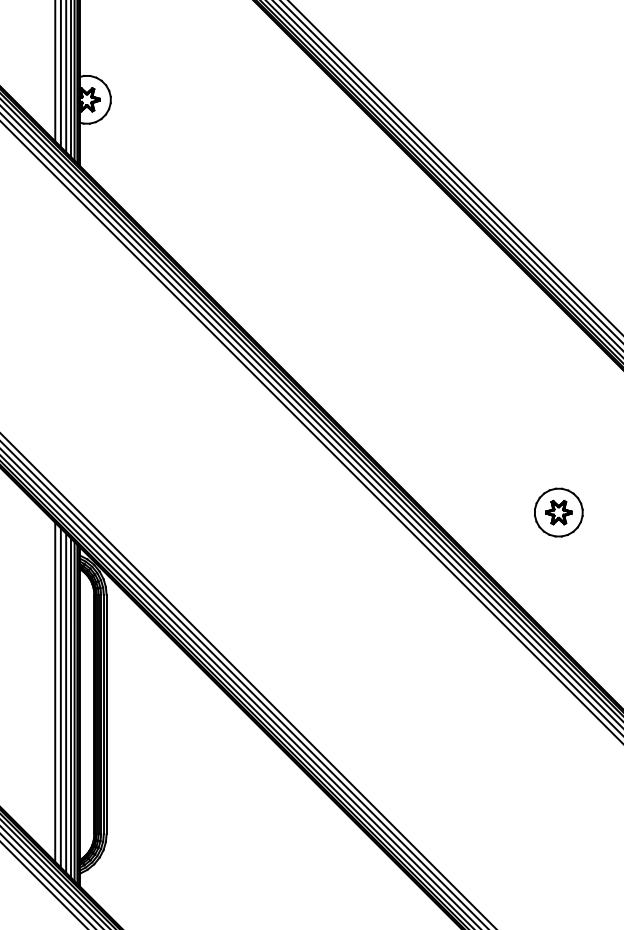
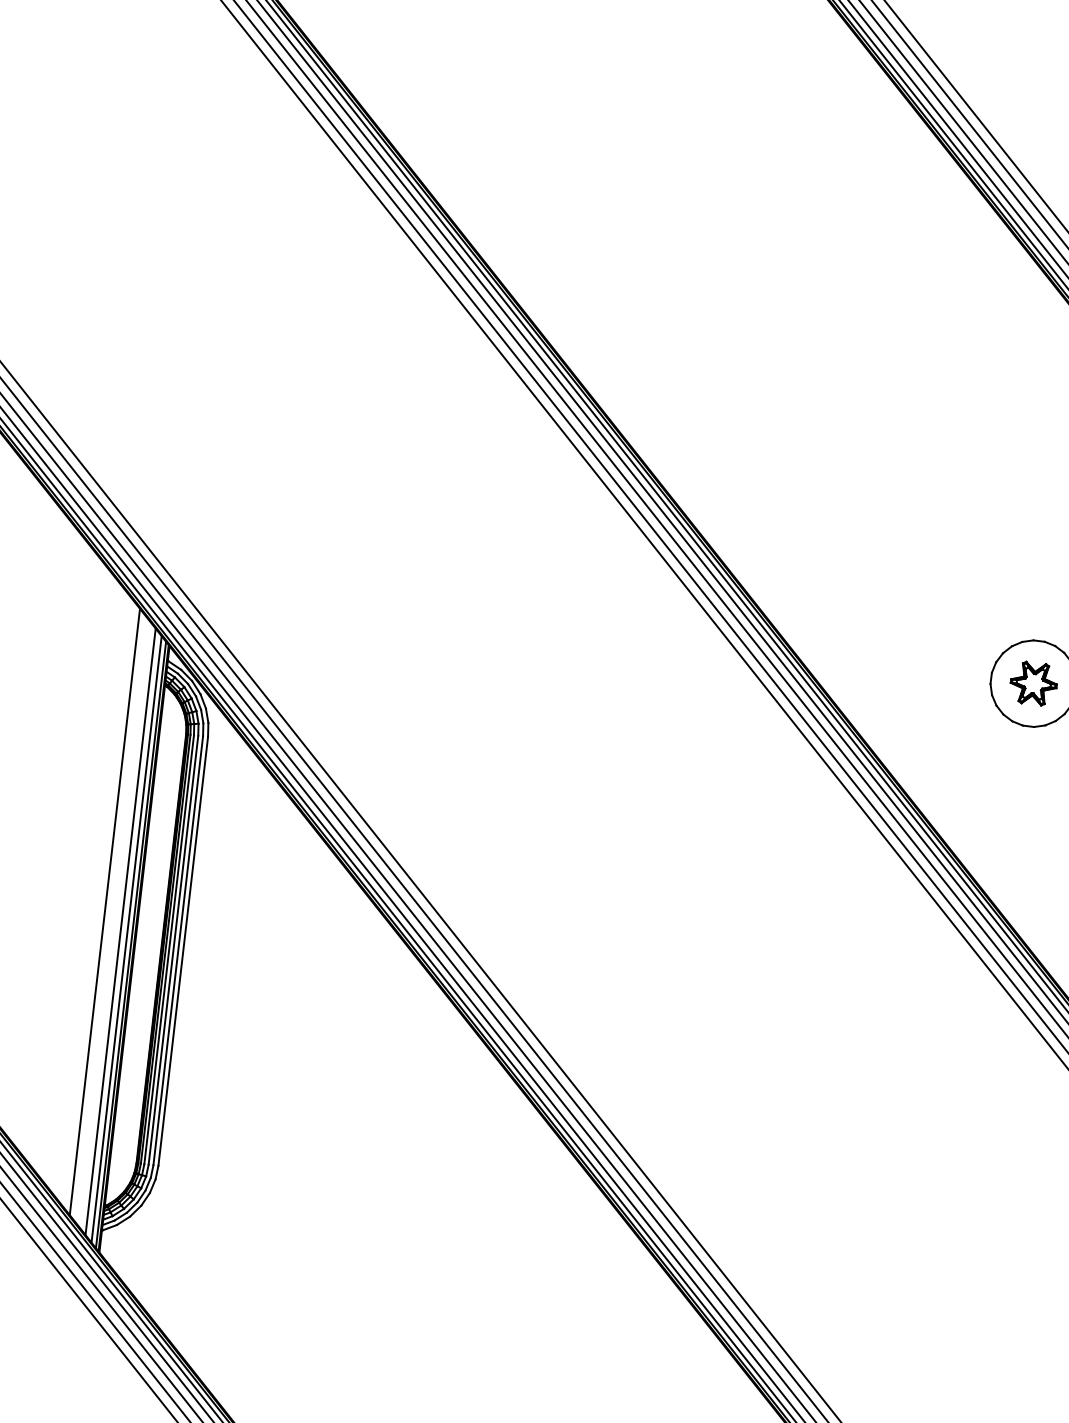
line: (55, 691) -> (96, 899), removed
line: (66, 702) -> (114, 921), removed

